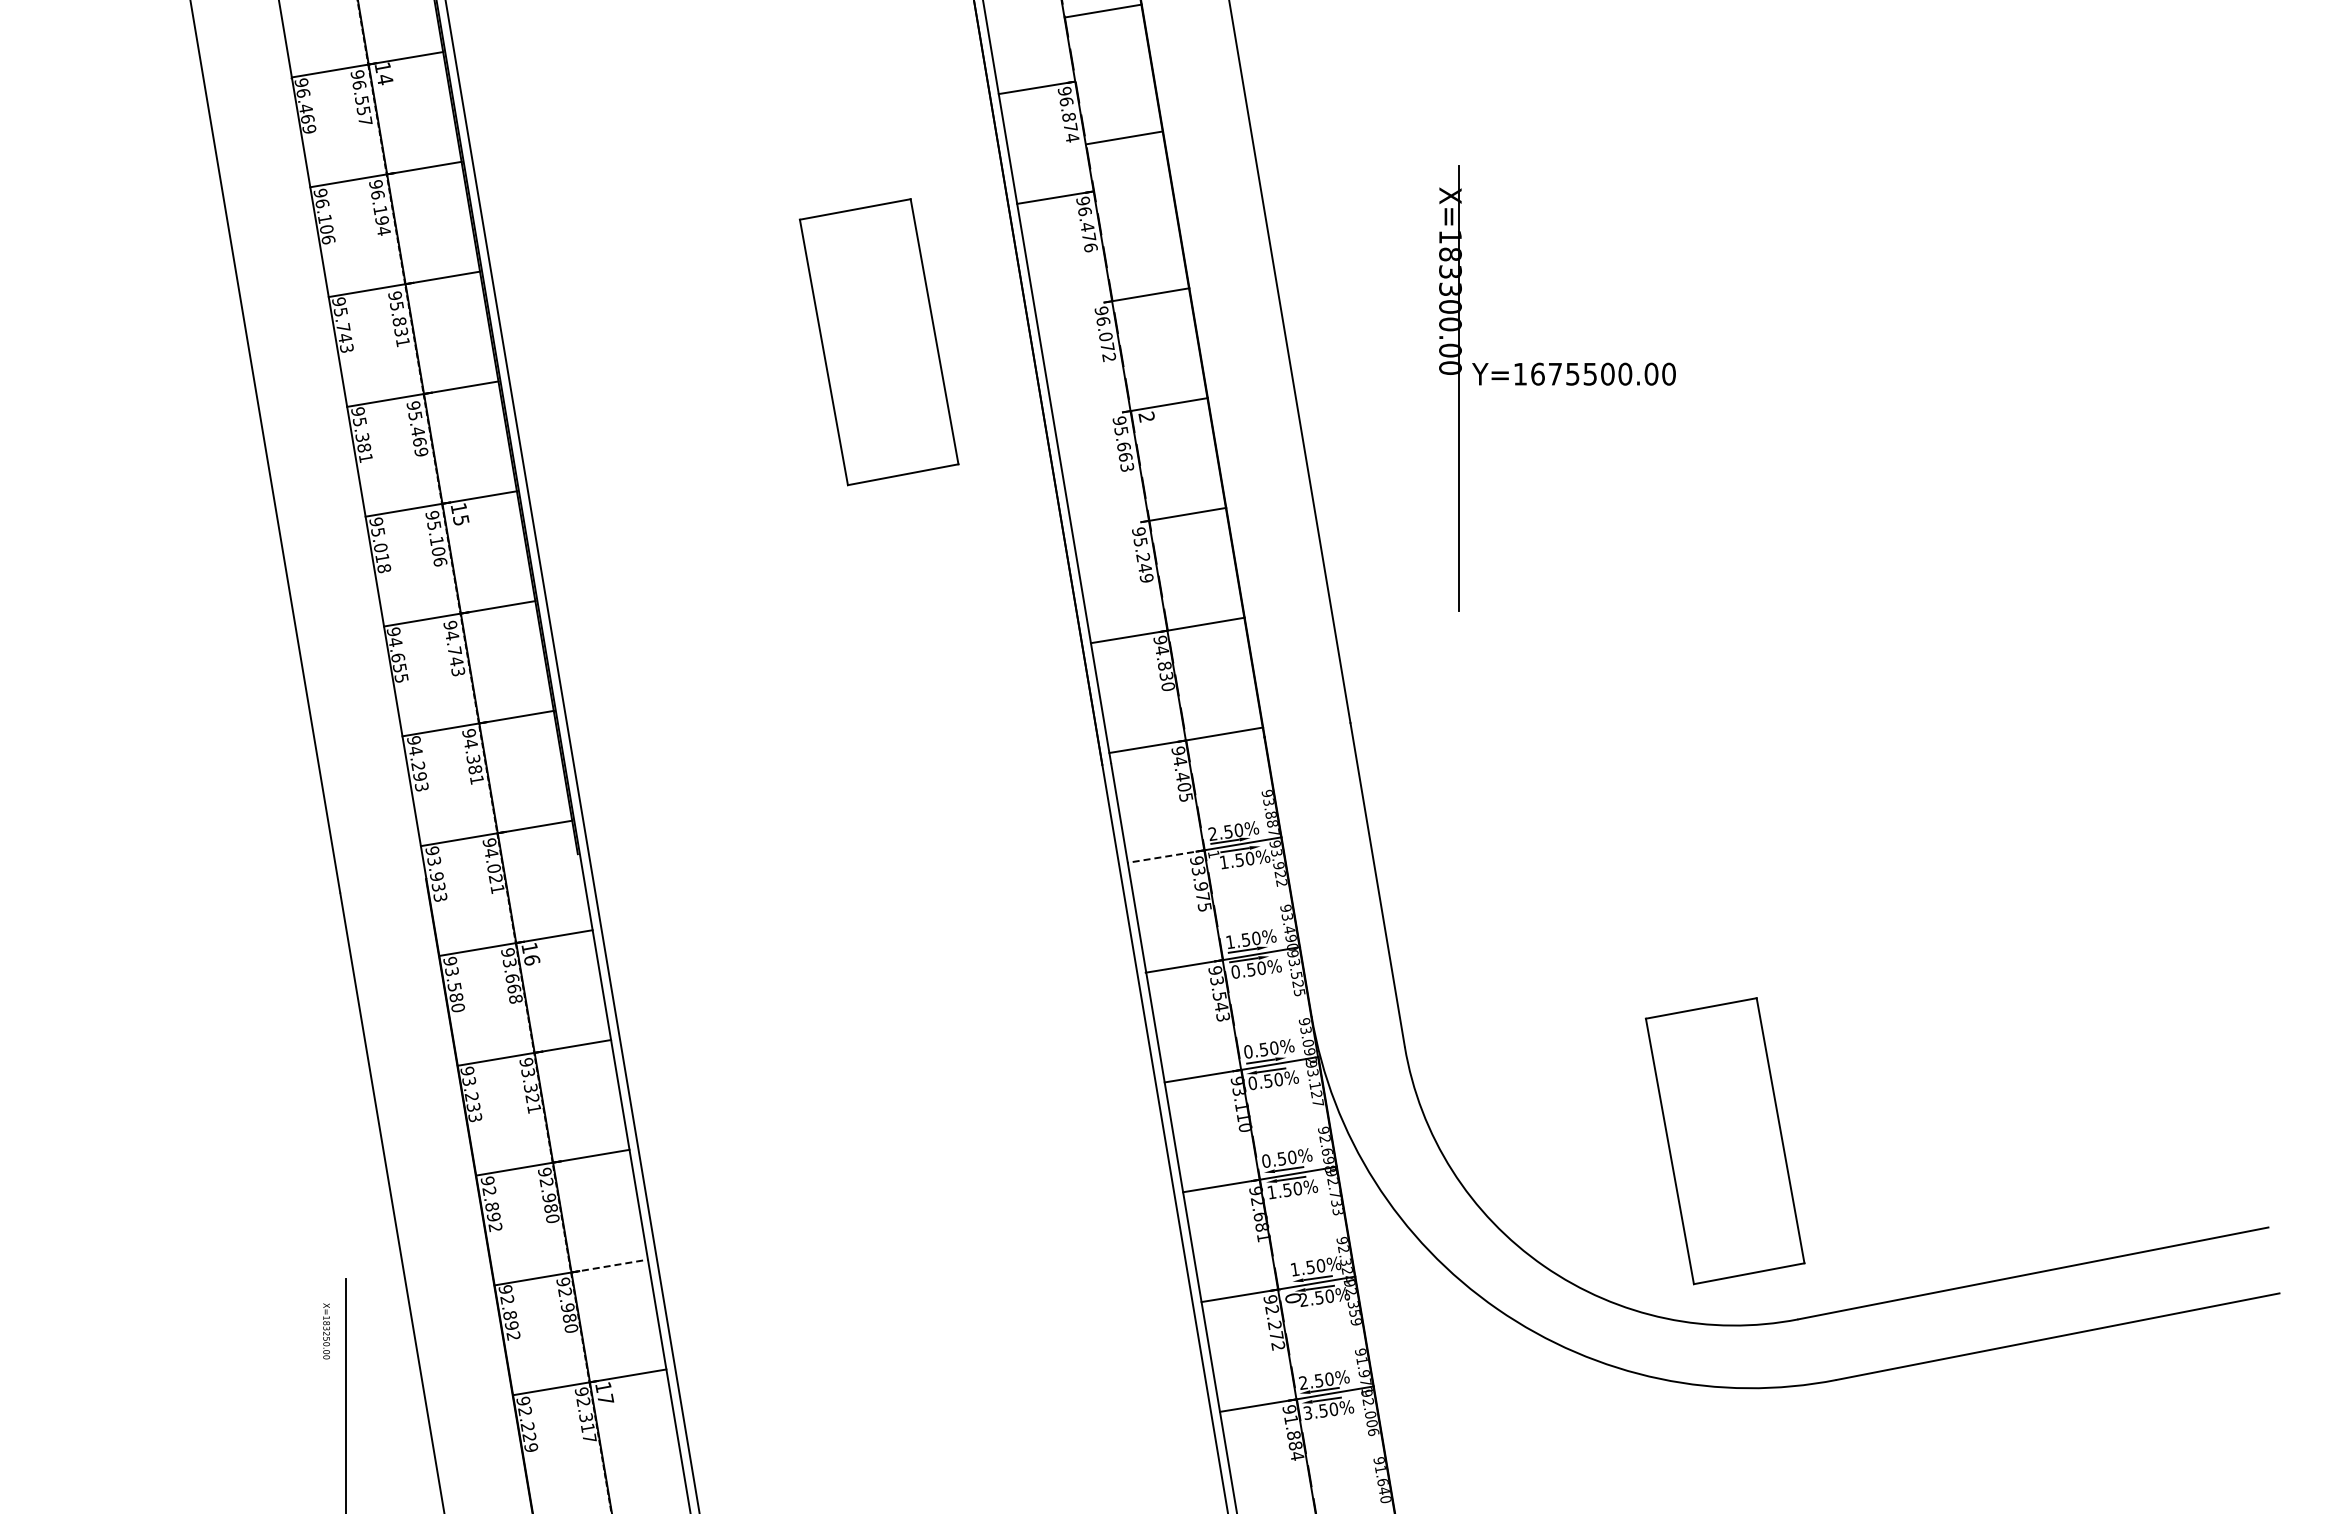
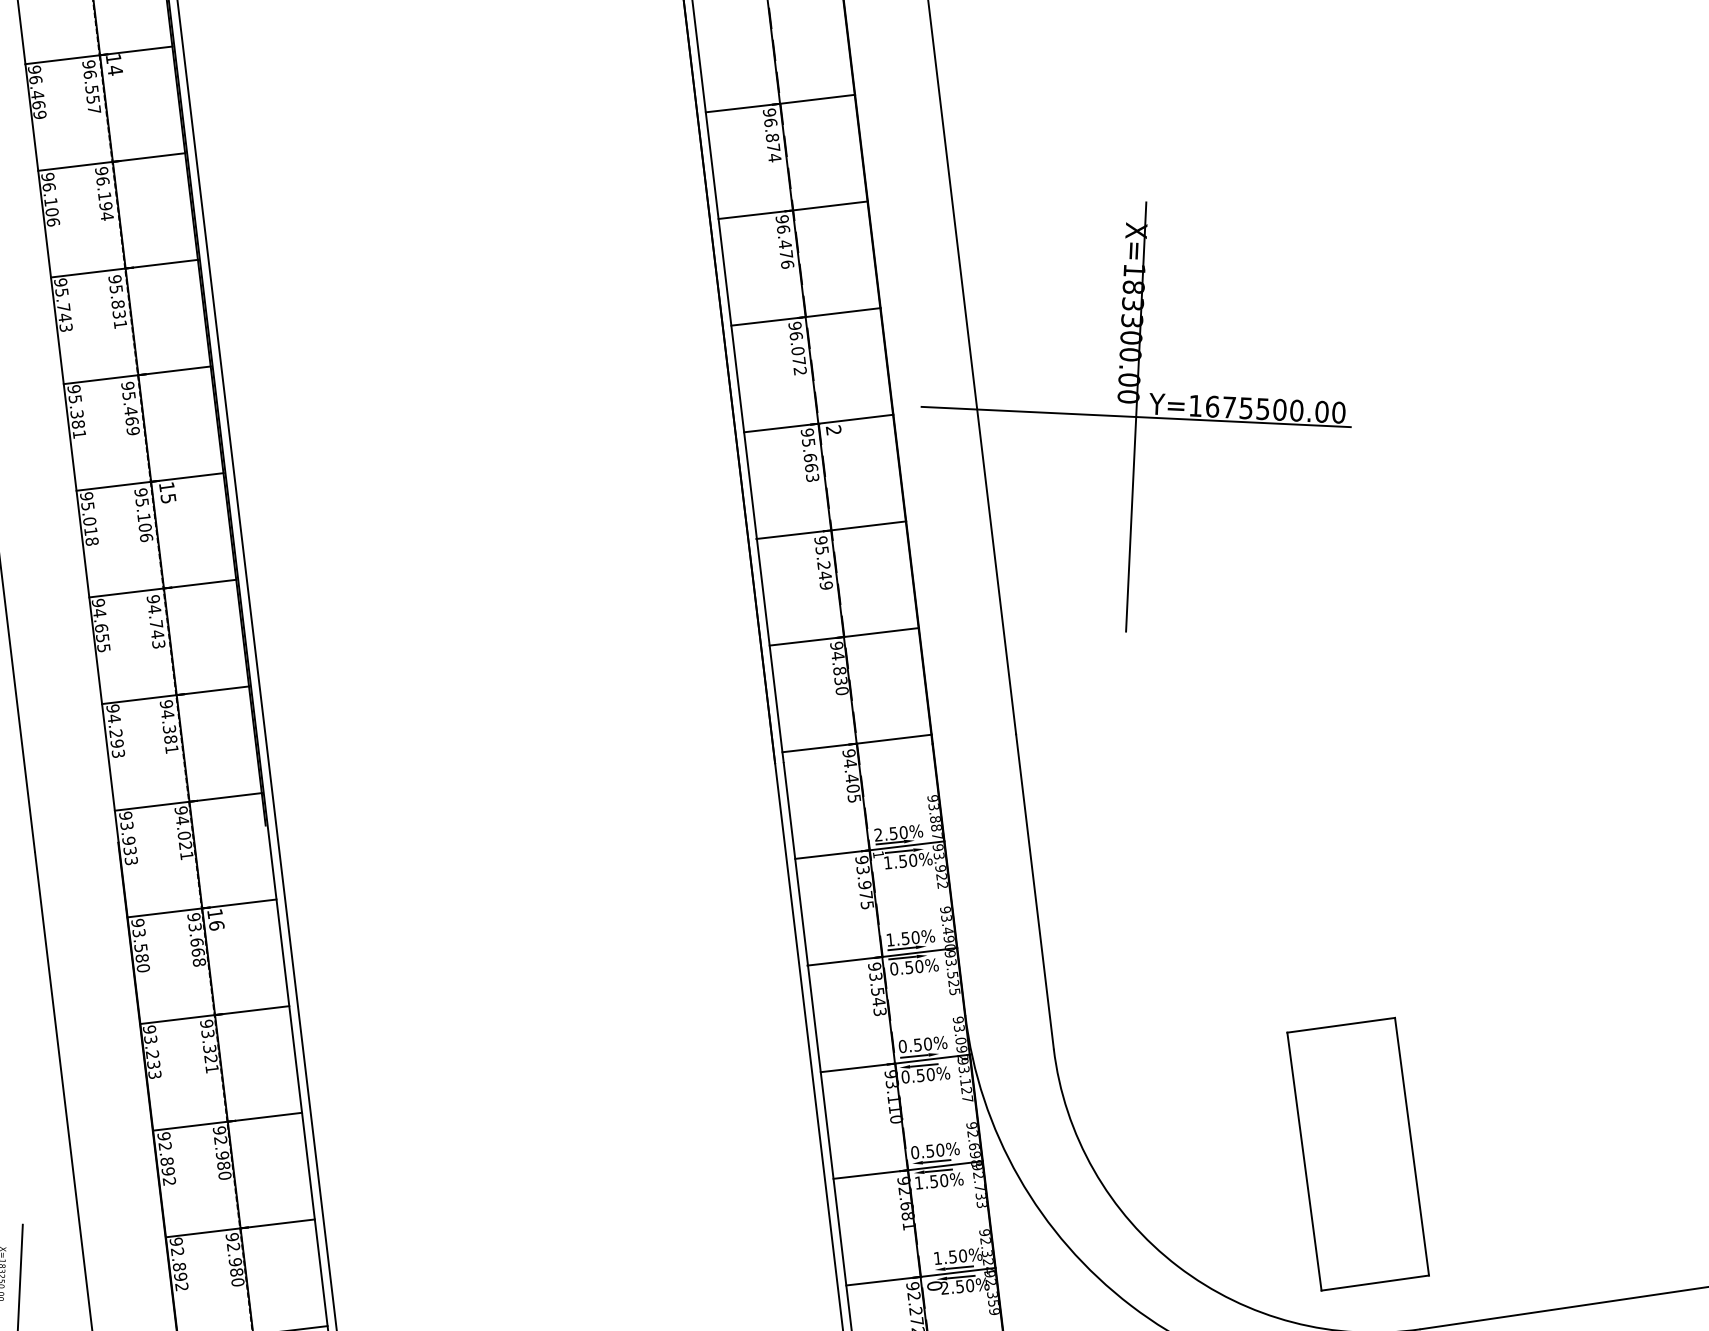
line: (1102, 10) -> (817, 98), moved
line: (1124, 137) -> (830, 205), moved
line: (1071, 307) -> (766, 321), added
part: (878, 342) -> (578, 346), removed
line: (1459, 388) -> (1136, 416), added
line: (1090, 417) -> (779, 428), added
line: (1107, 527) -> (790, 534), added
line: (1166, 856) -> (832, 854), dashed -> solid
line: (609, 1266) -> (277, 1224), dashed -> solid

